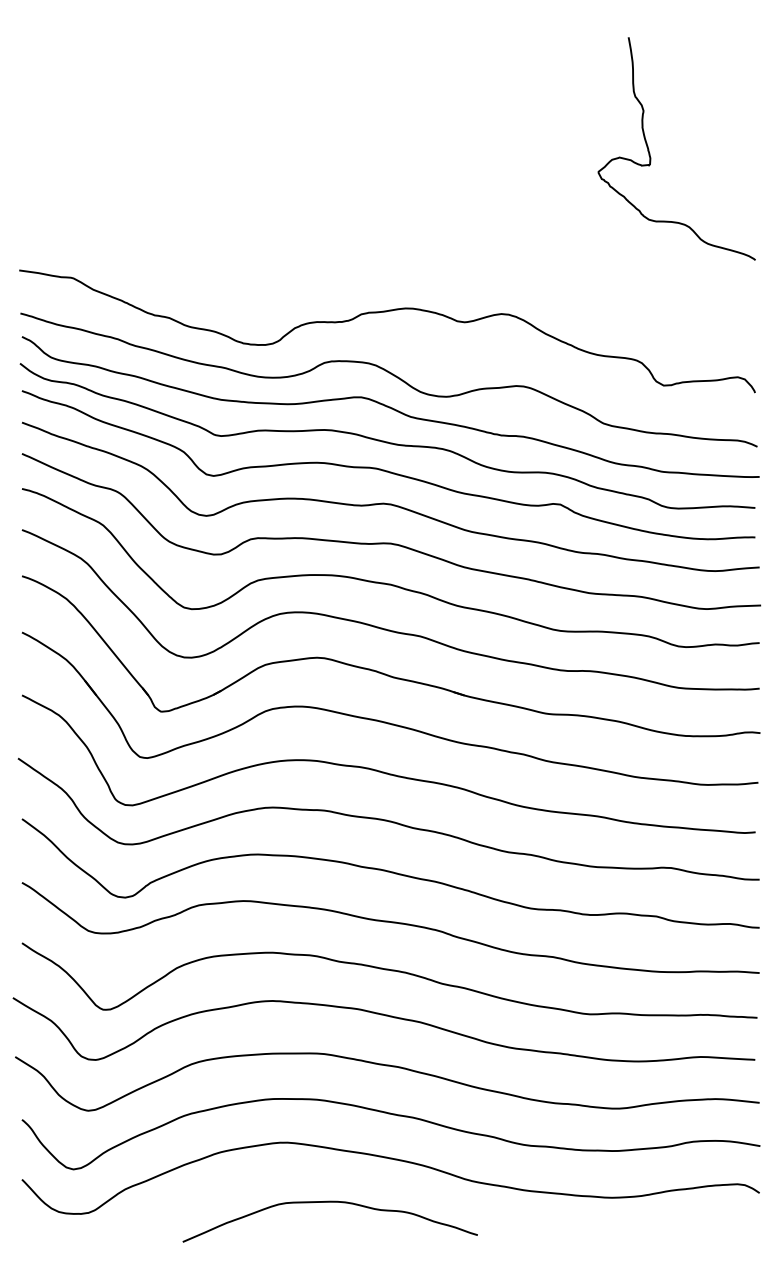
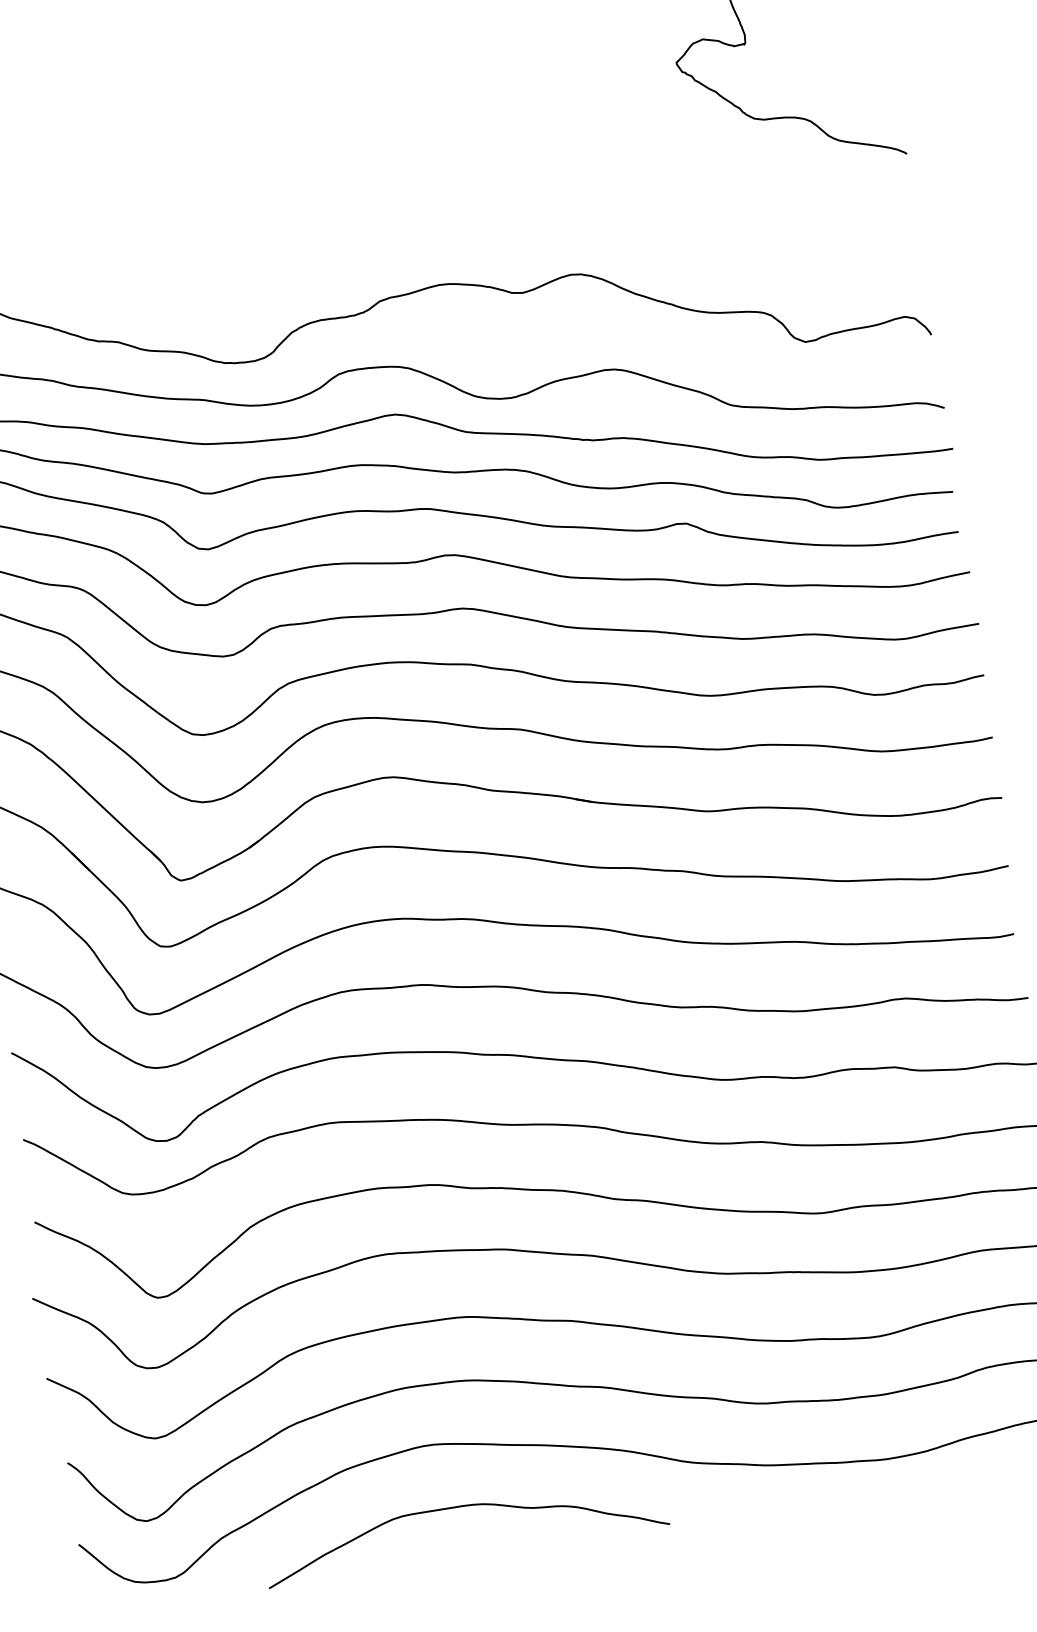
curve: (329, 1202) -> (461, 1507), moved

